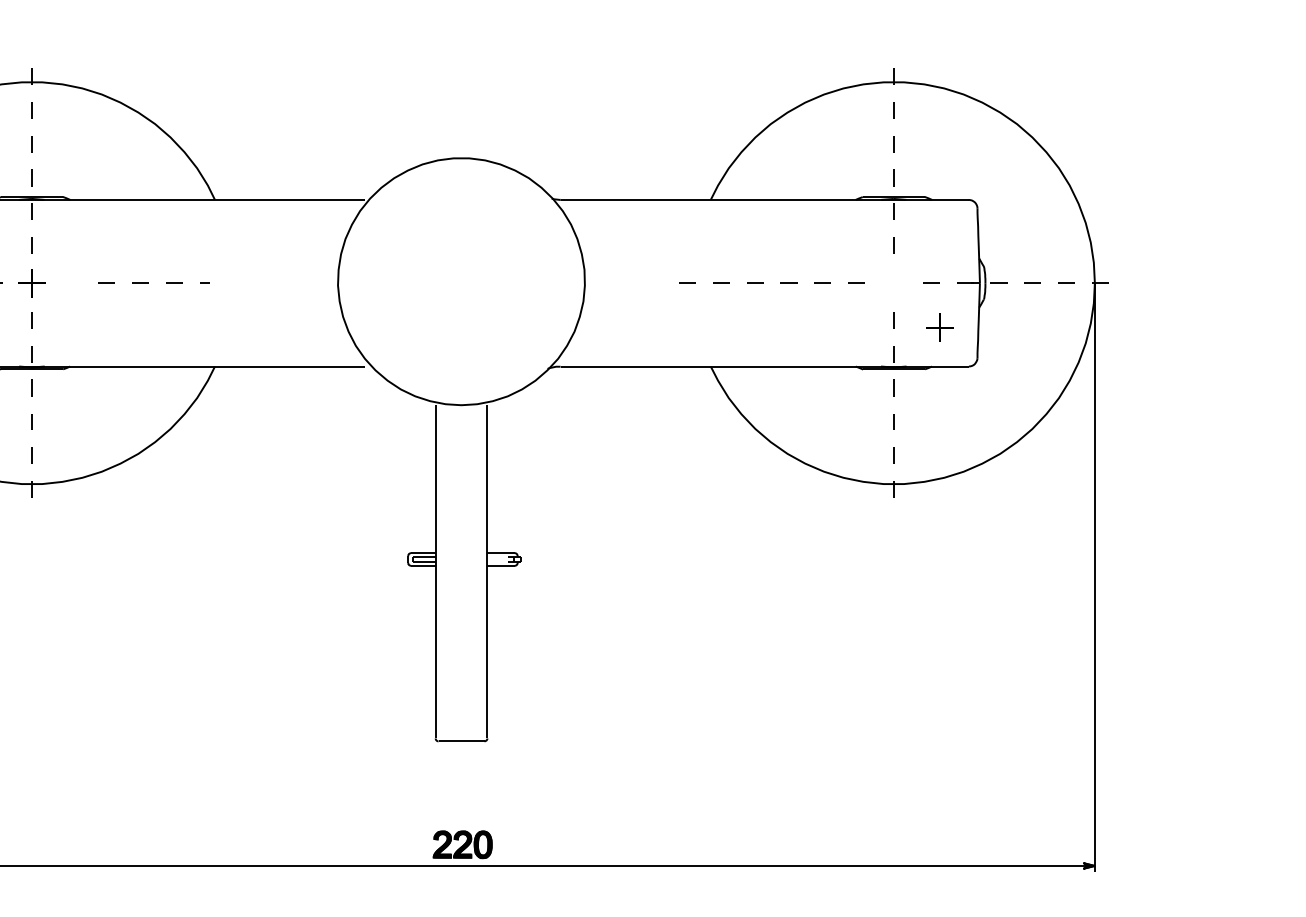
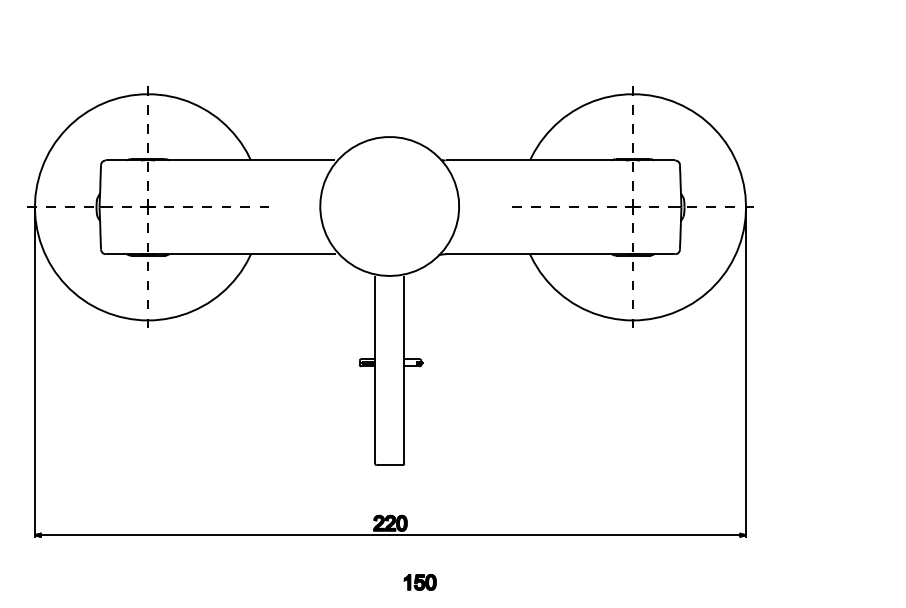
part: (153, 281) -> (216, 206), size x1.67
part: (939, 326) -> (632, 206), moved

